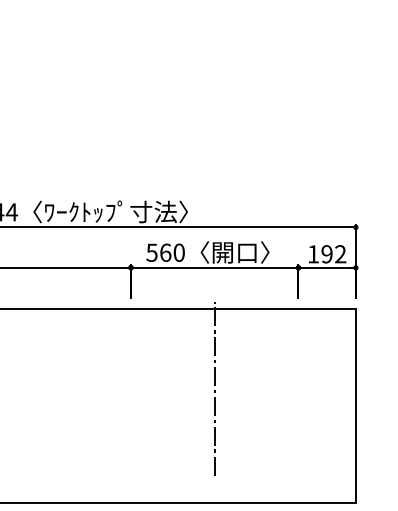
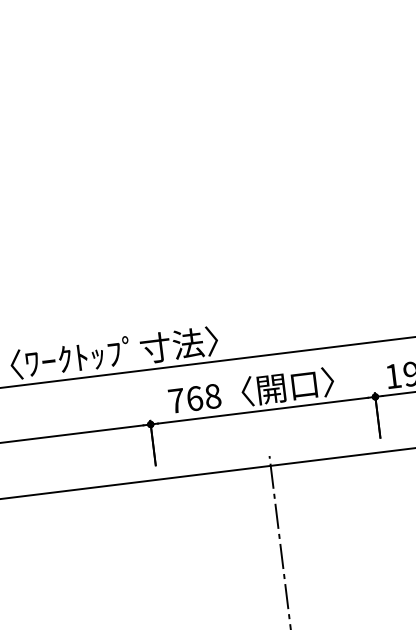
text: (165, 252) -> (194, 398), 560 -> 768

